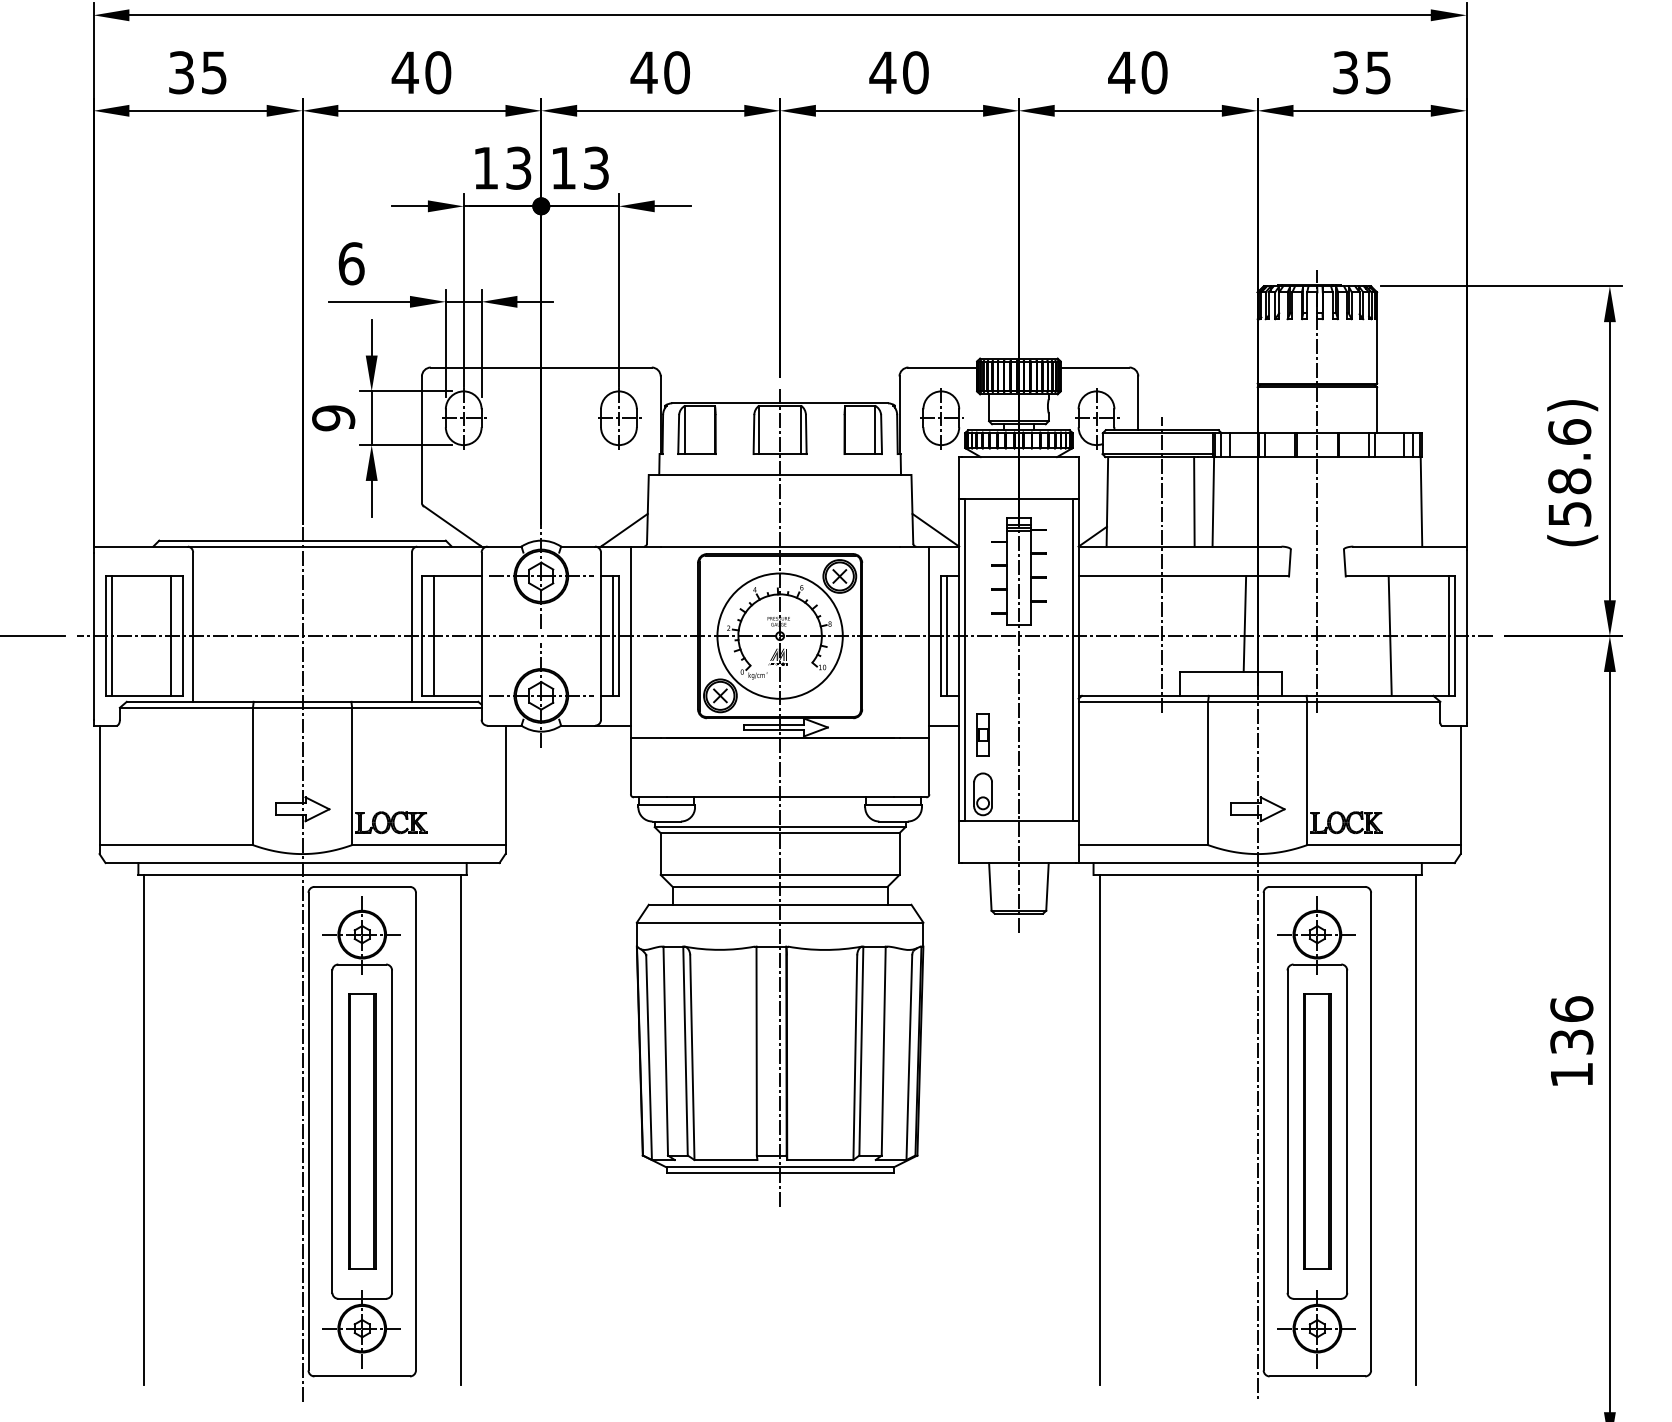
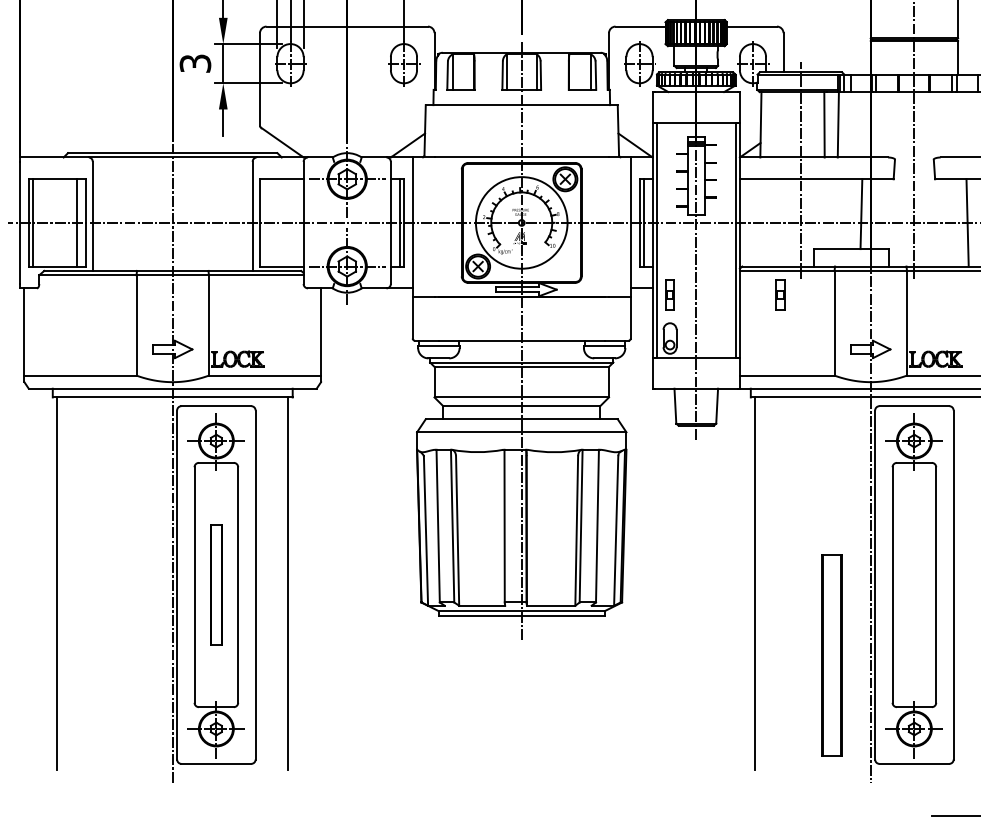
text: (333, 418) -> (195, 63), 9 -> 3
line: (433, 635) -> (268, 222), removed
part: (1133, 734) -> (780, 294), added
part: (362, 1131) -> (216, 584), size x0.6
part: (1317, 1131) -> (831, 655), moved

